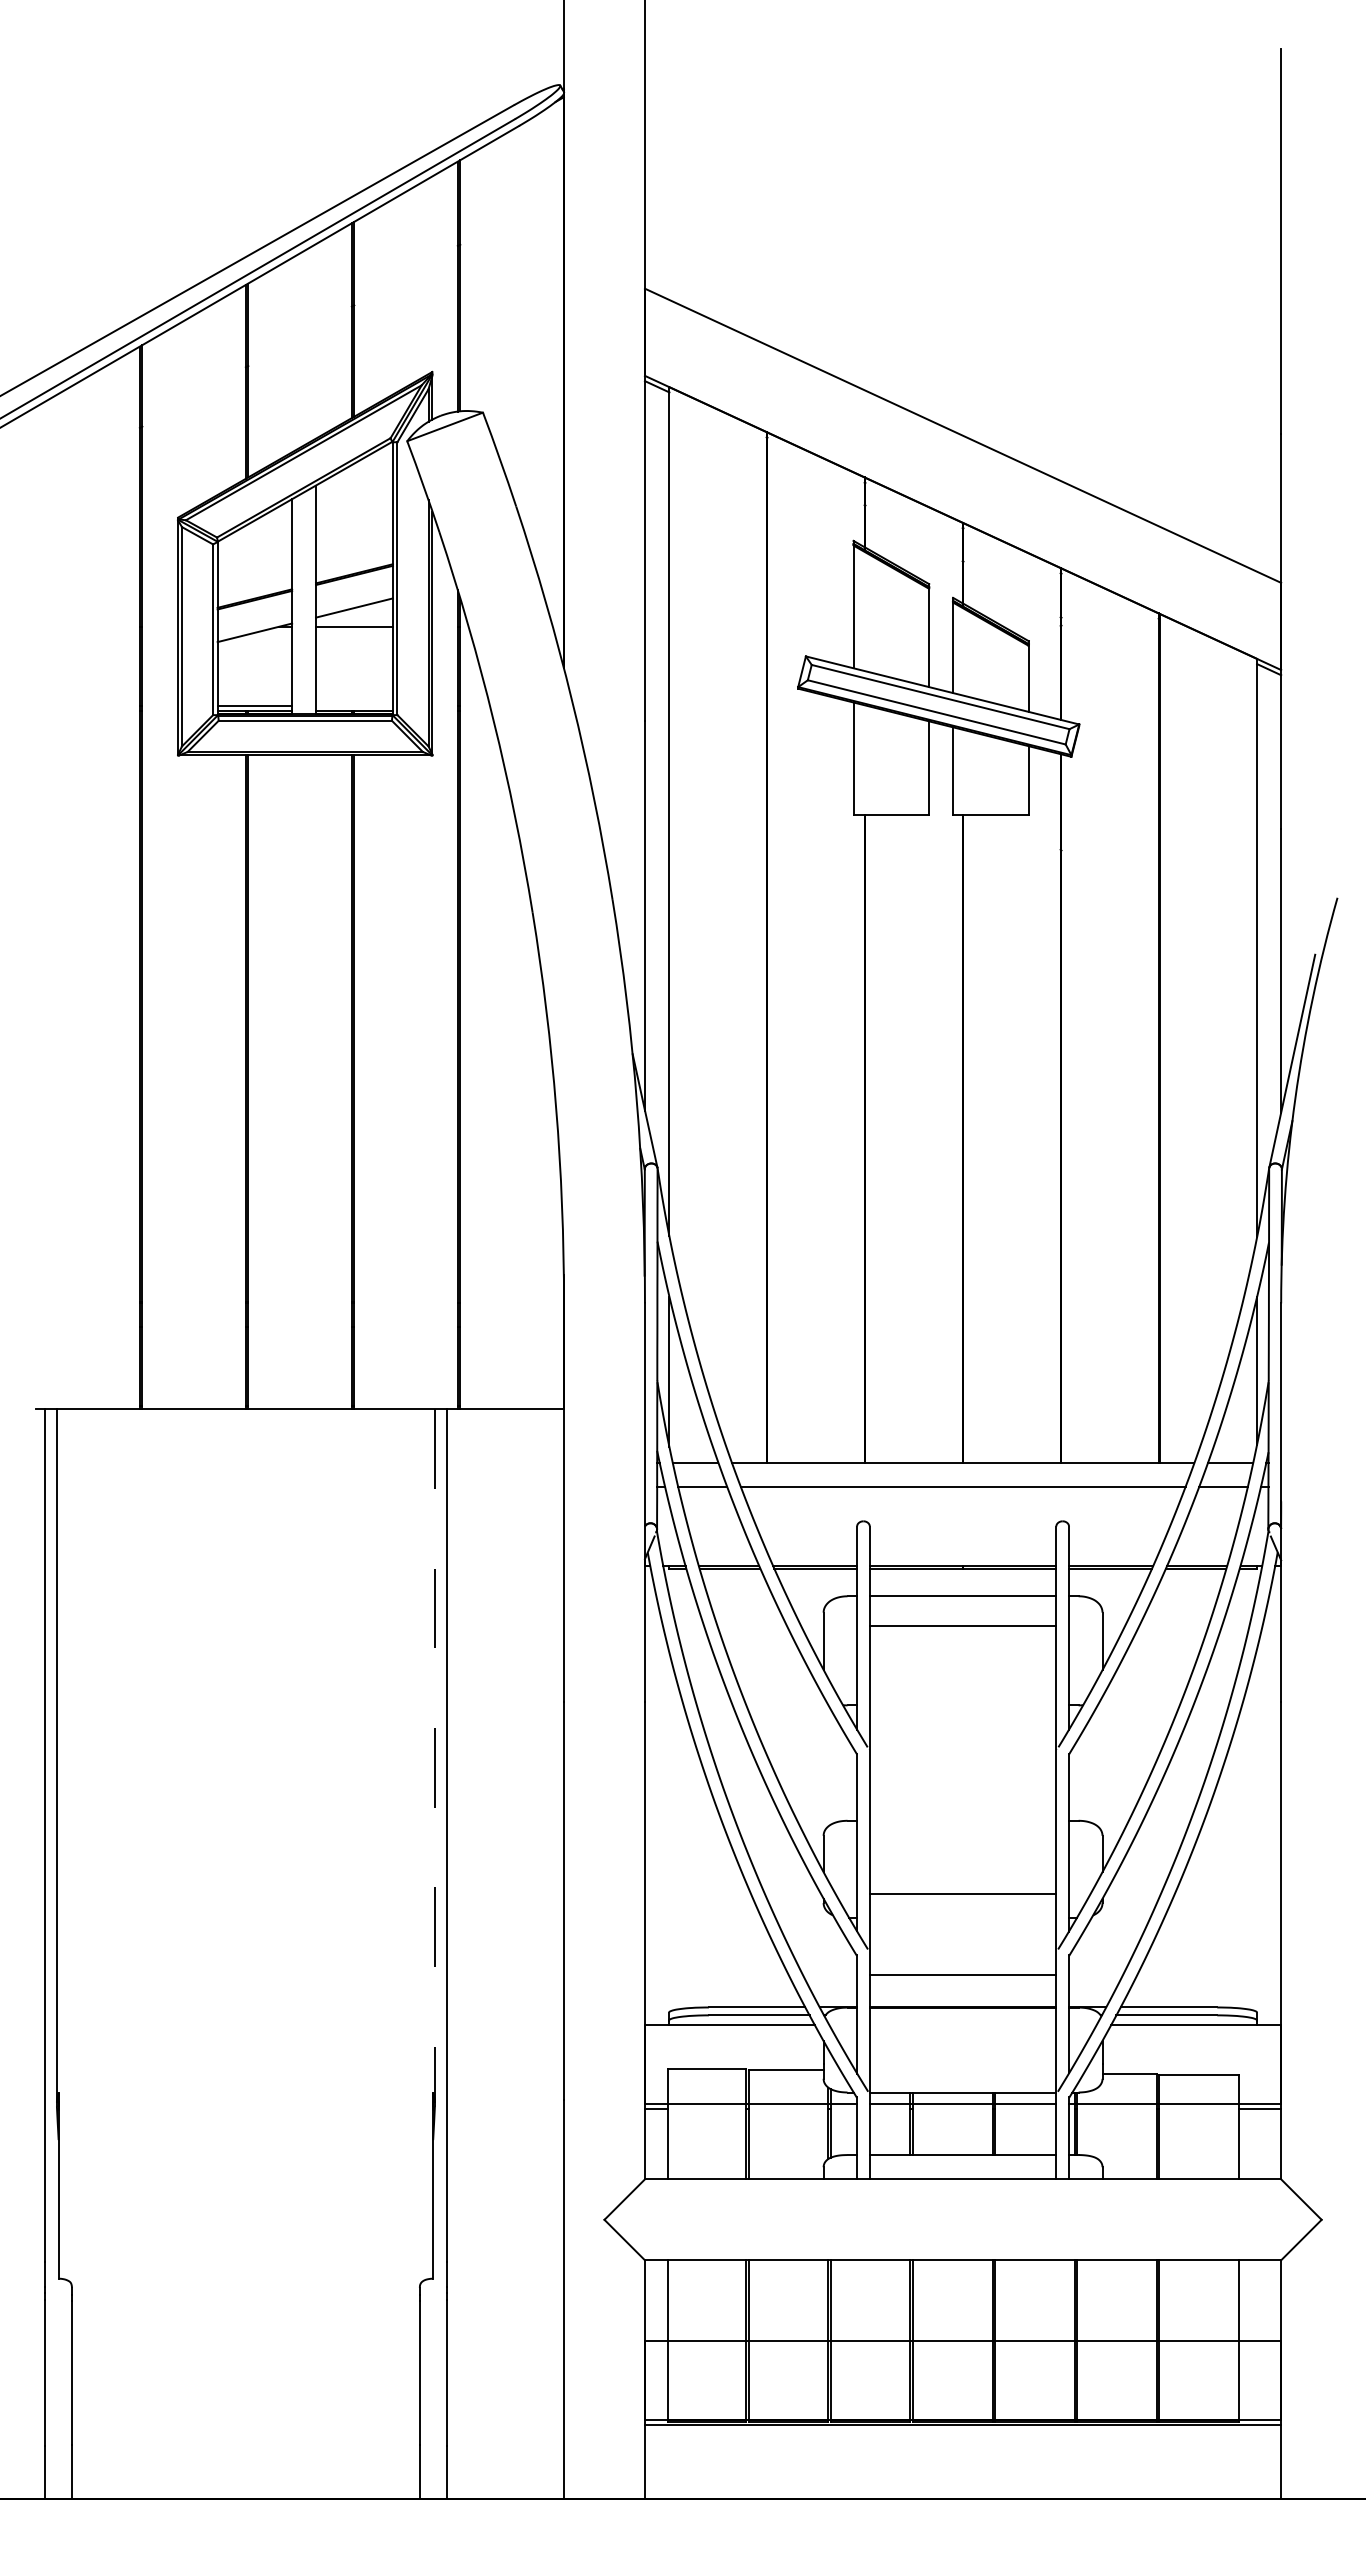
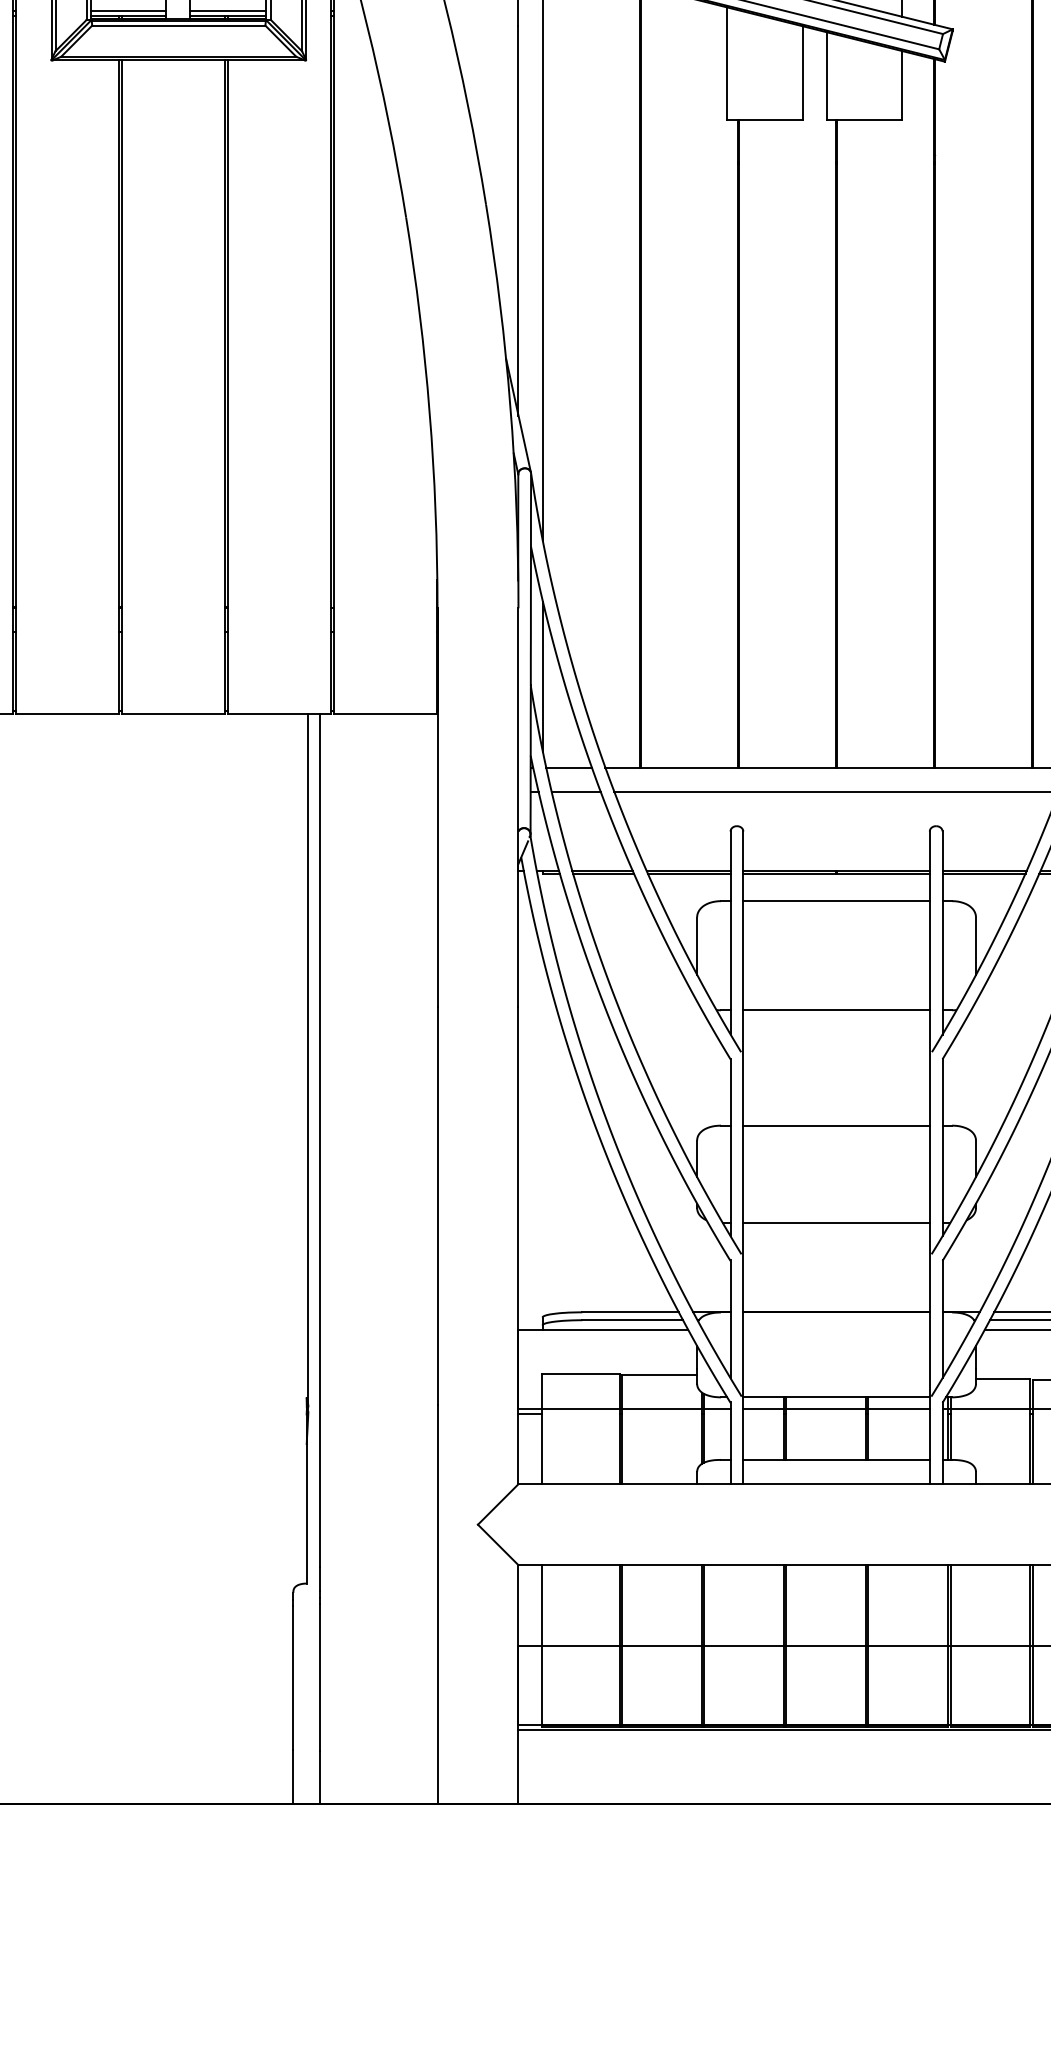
line: (354, 705) -> (227, 10), added
line: (962, 1626) -> (835, 1010), moved
line: (434, 1755) -> (307, 1060), dashed -> solid
line: (962, 1893) -> (835, 1125), moved
line: (962, 1975) -> (835, 1223), moved

